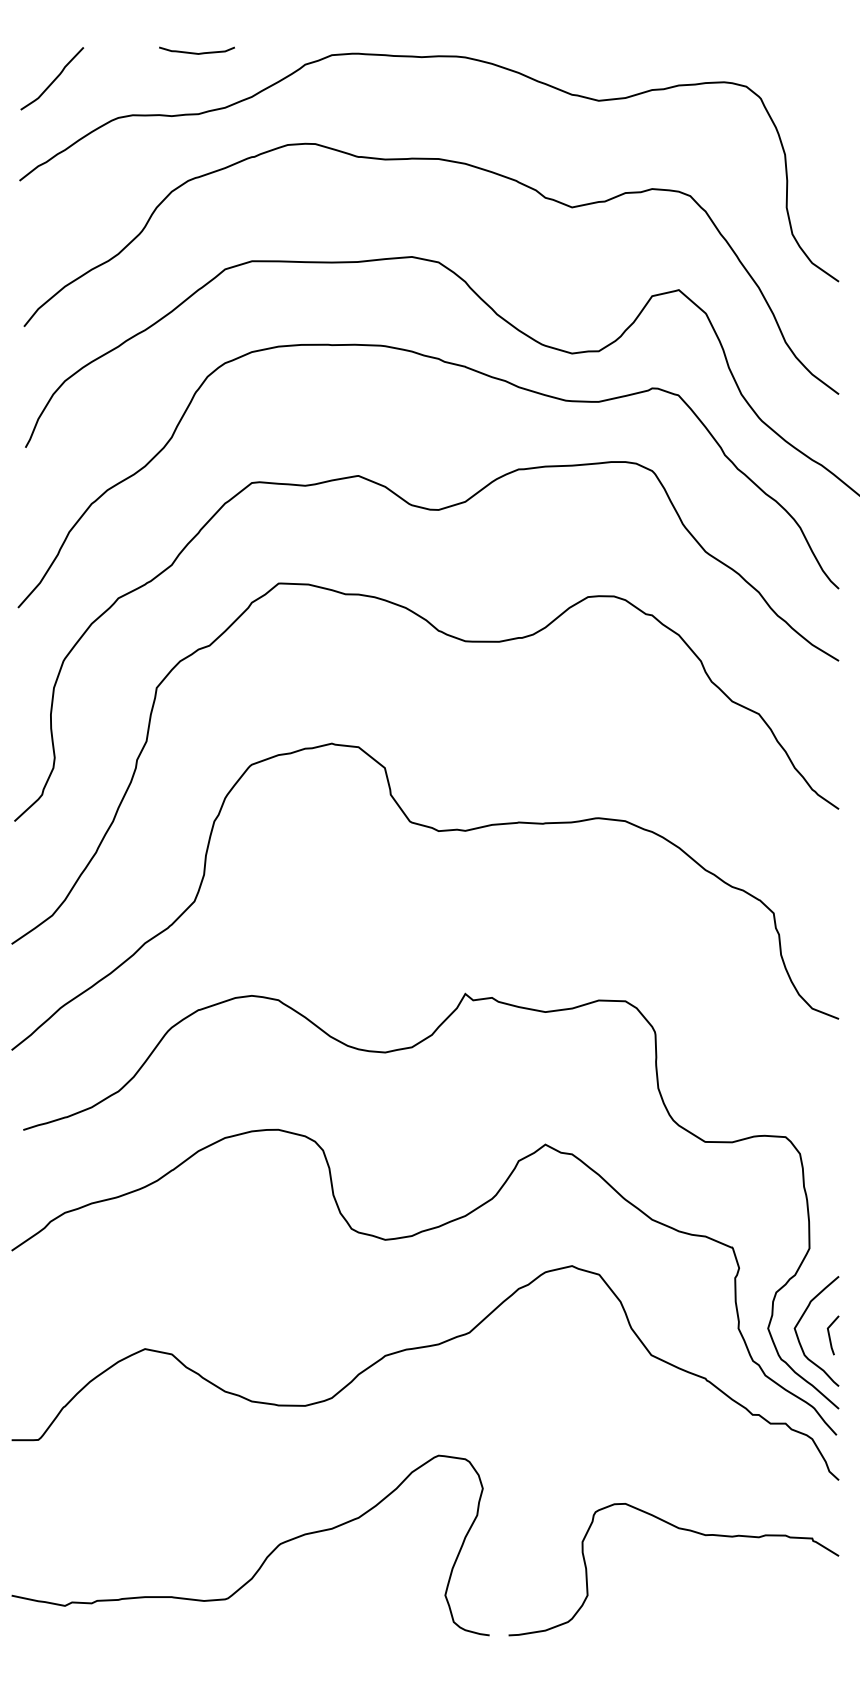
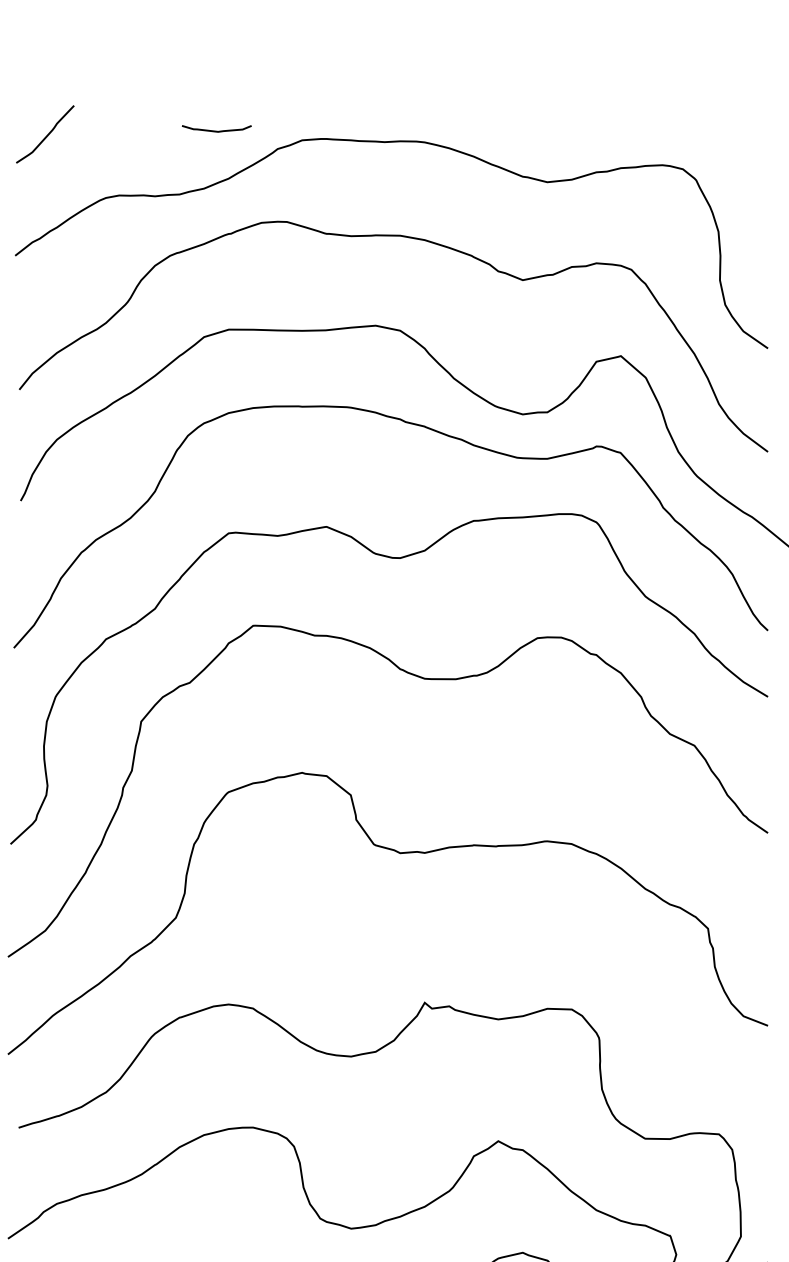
curve: (196, 52) -> (216, 130), moved
curve: (53, 79) -> (46, 135), moved

